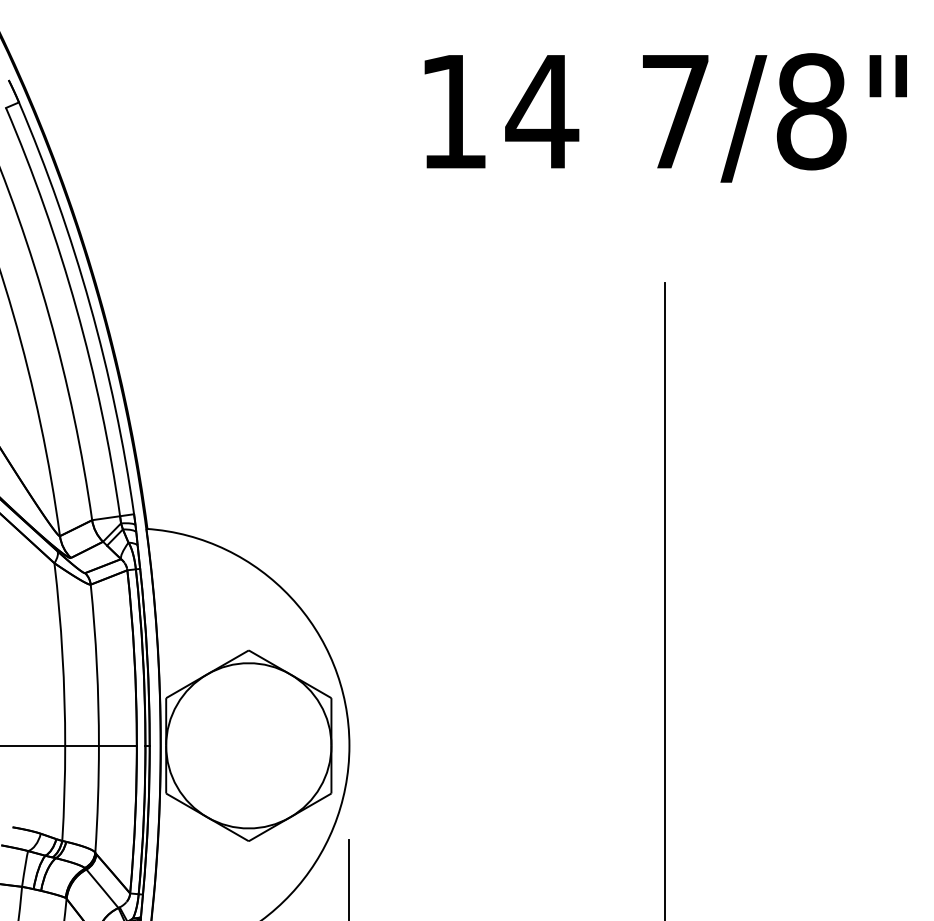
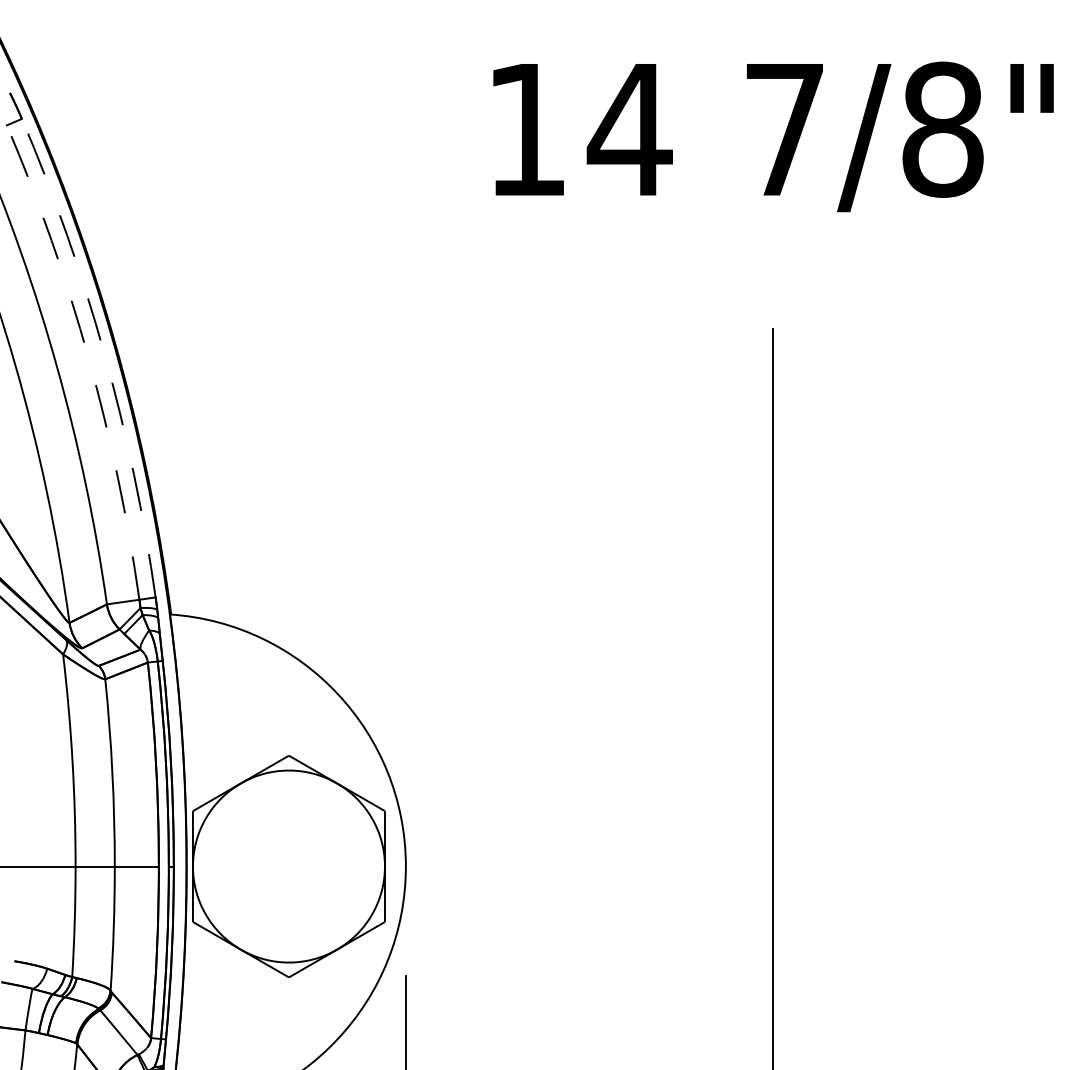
arc: (90, 304) -> (105, 353), solid -> dashed
arc: (76, 308) -> (88, 358), solid -> dashed

